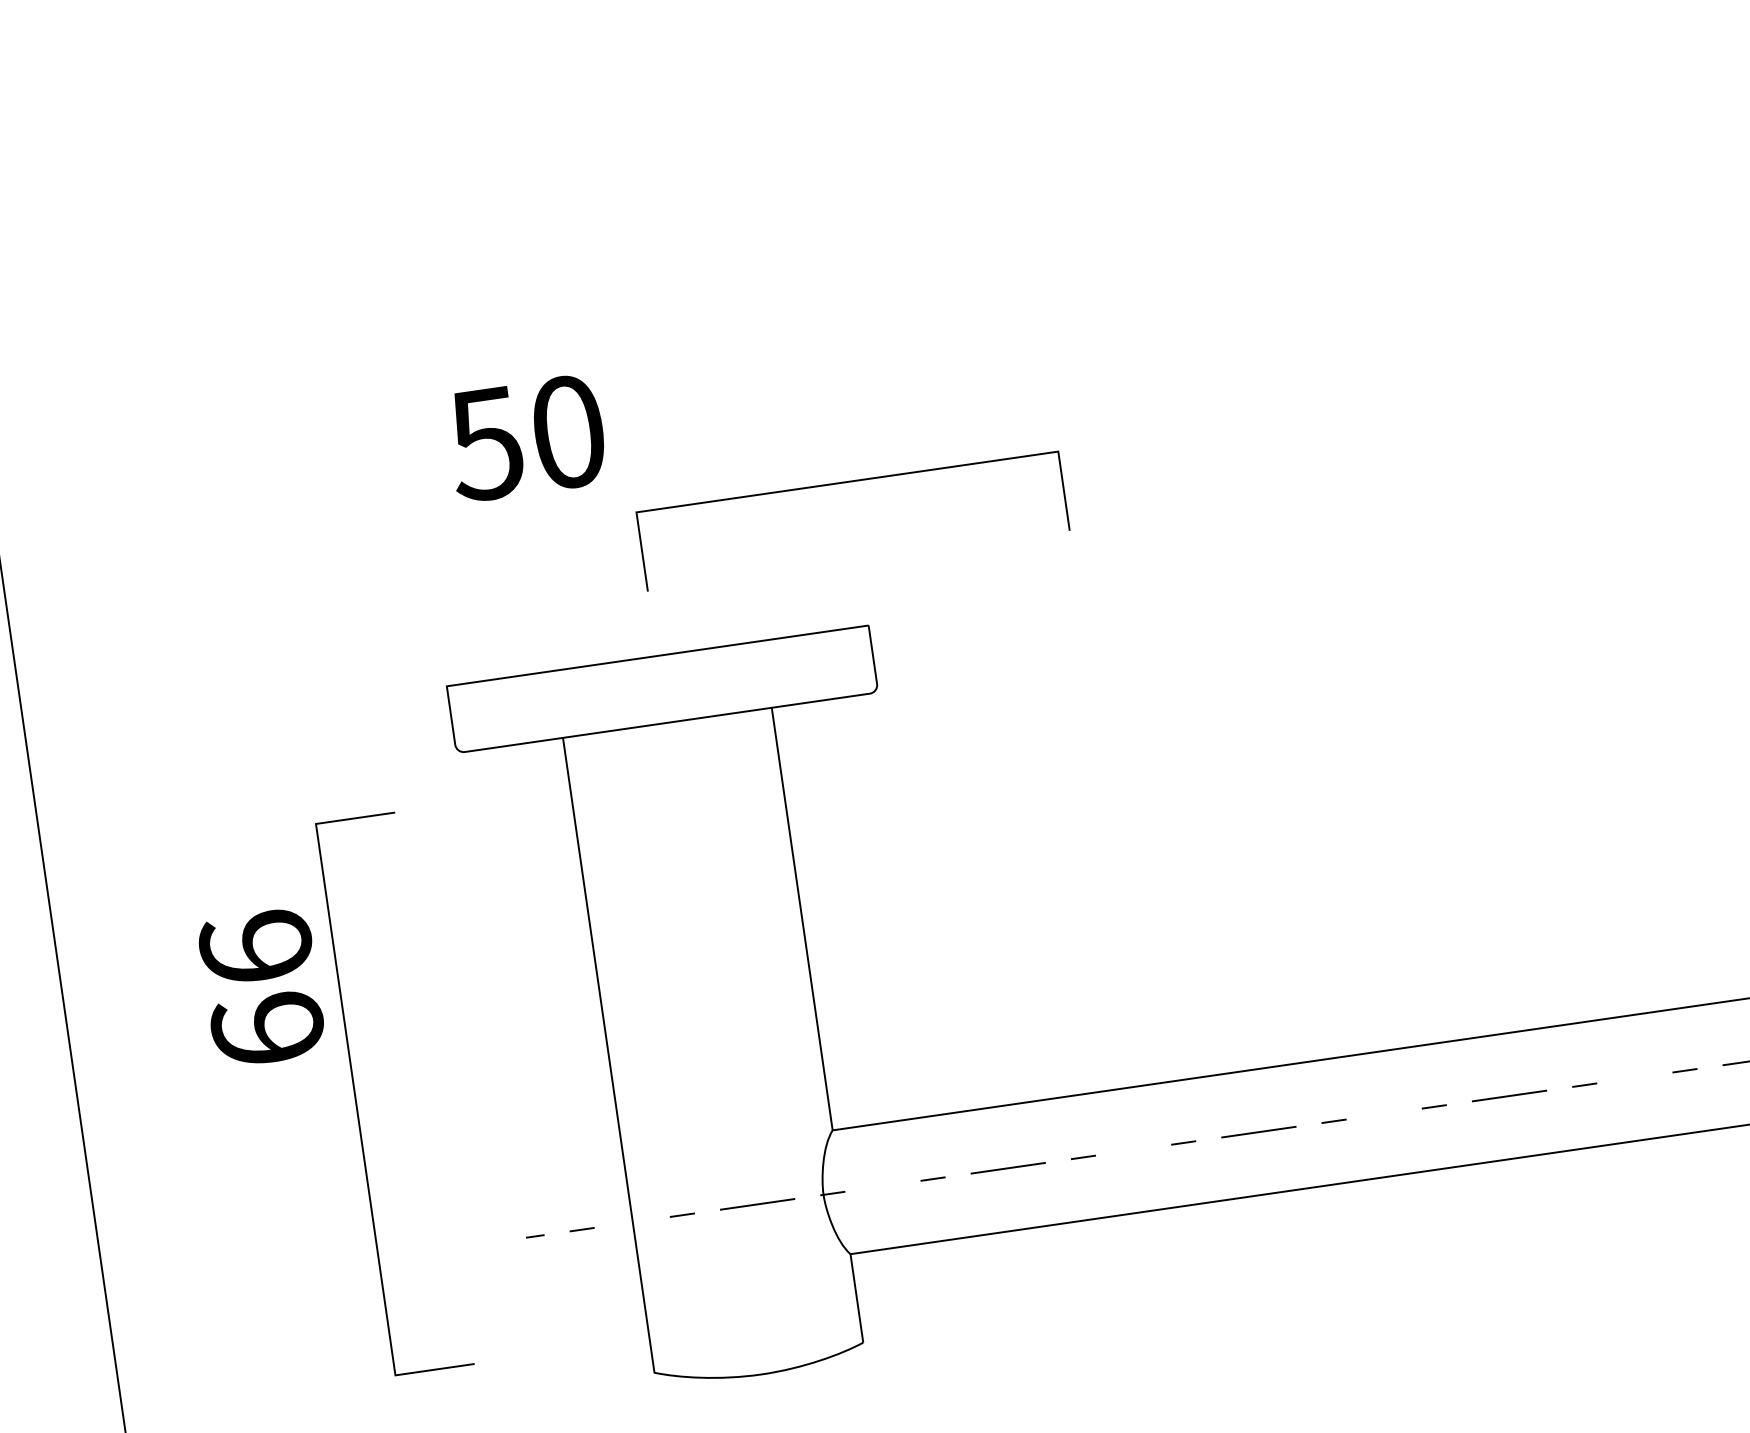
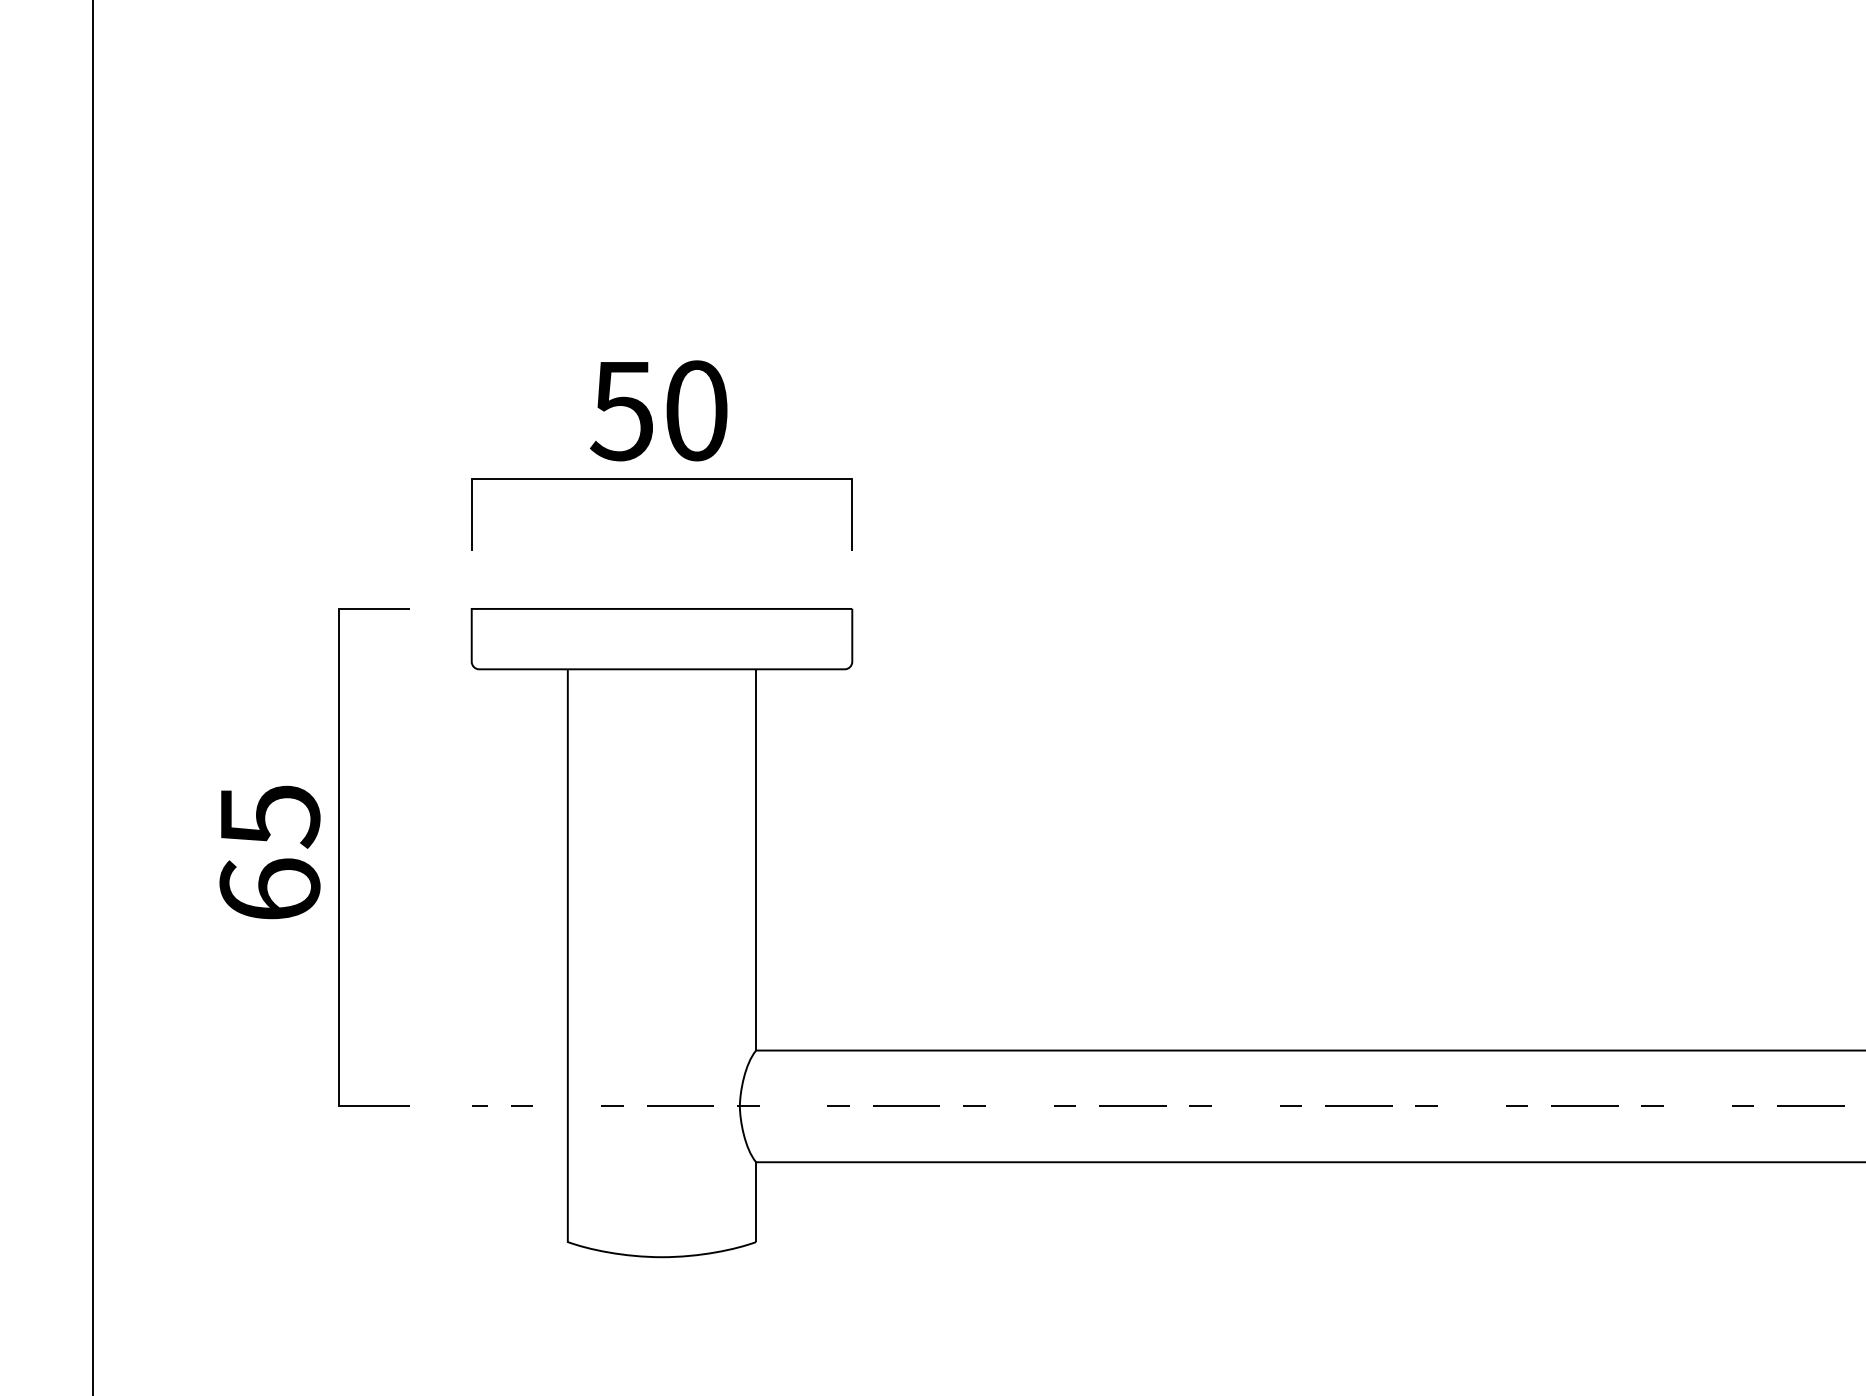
text: (526, 437) -> (658, 410), moved
line: (847, 482) -> (661, 479), moved
text: (255, 948) -> (269, 816), 66 -> 65
line: (356, 1099) -> (339, 857), moved

